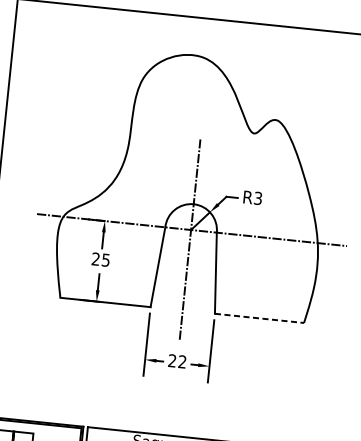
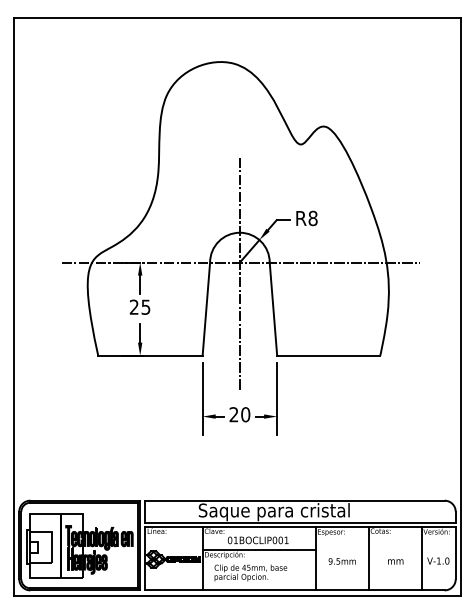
text: (257, 198) -> (312, 218), R3 -> R8
line: (259, 318) -> (328, 355), dashed -> solid
text: (182, 361) -> (245, 414), 22 -> 20

